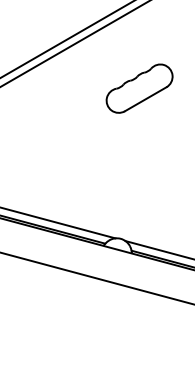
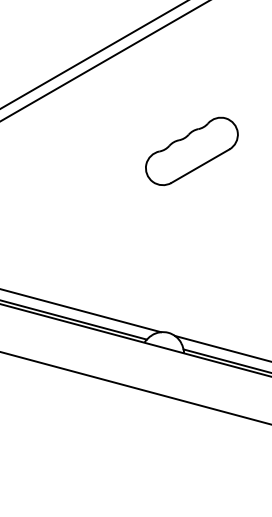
part: (139, 88) -> (191, 151), moved

